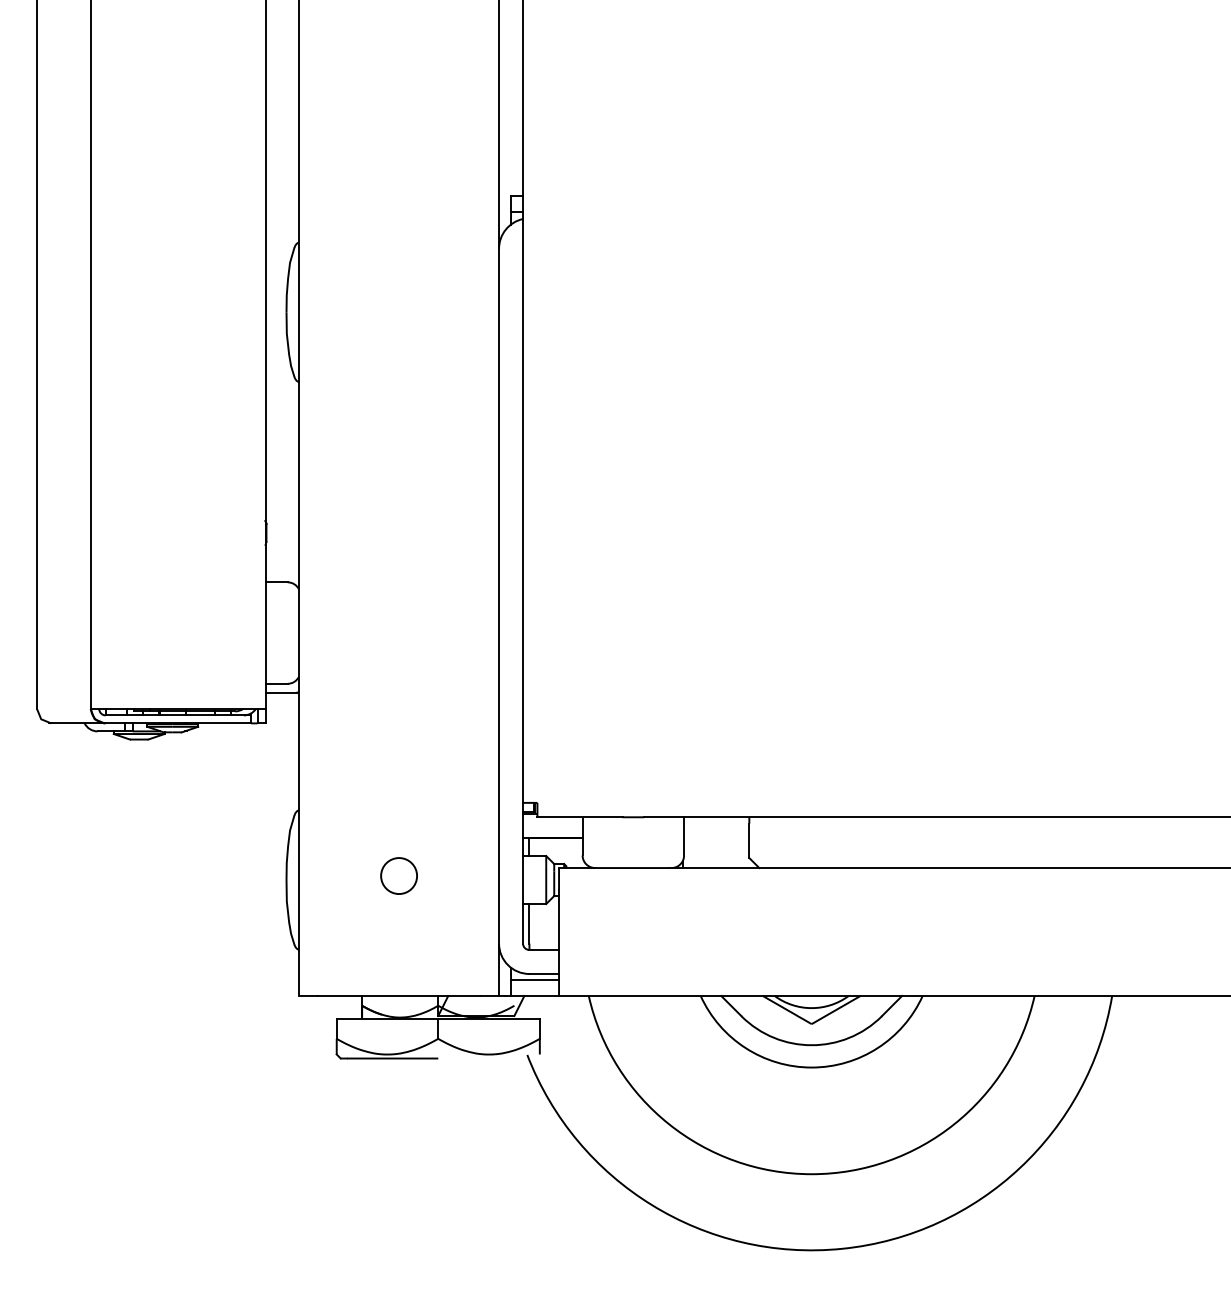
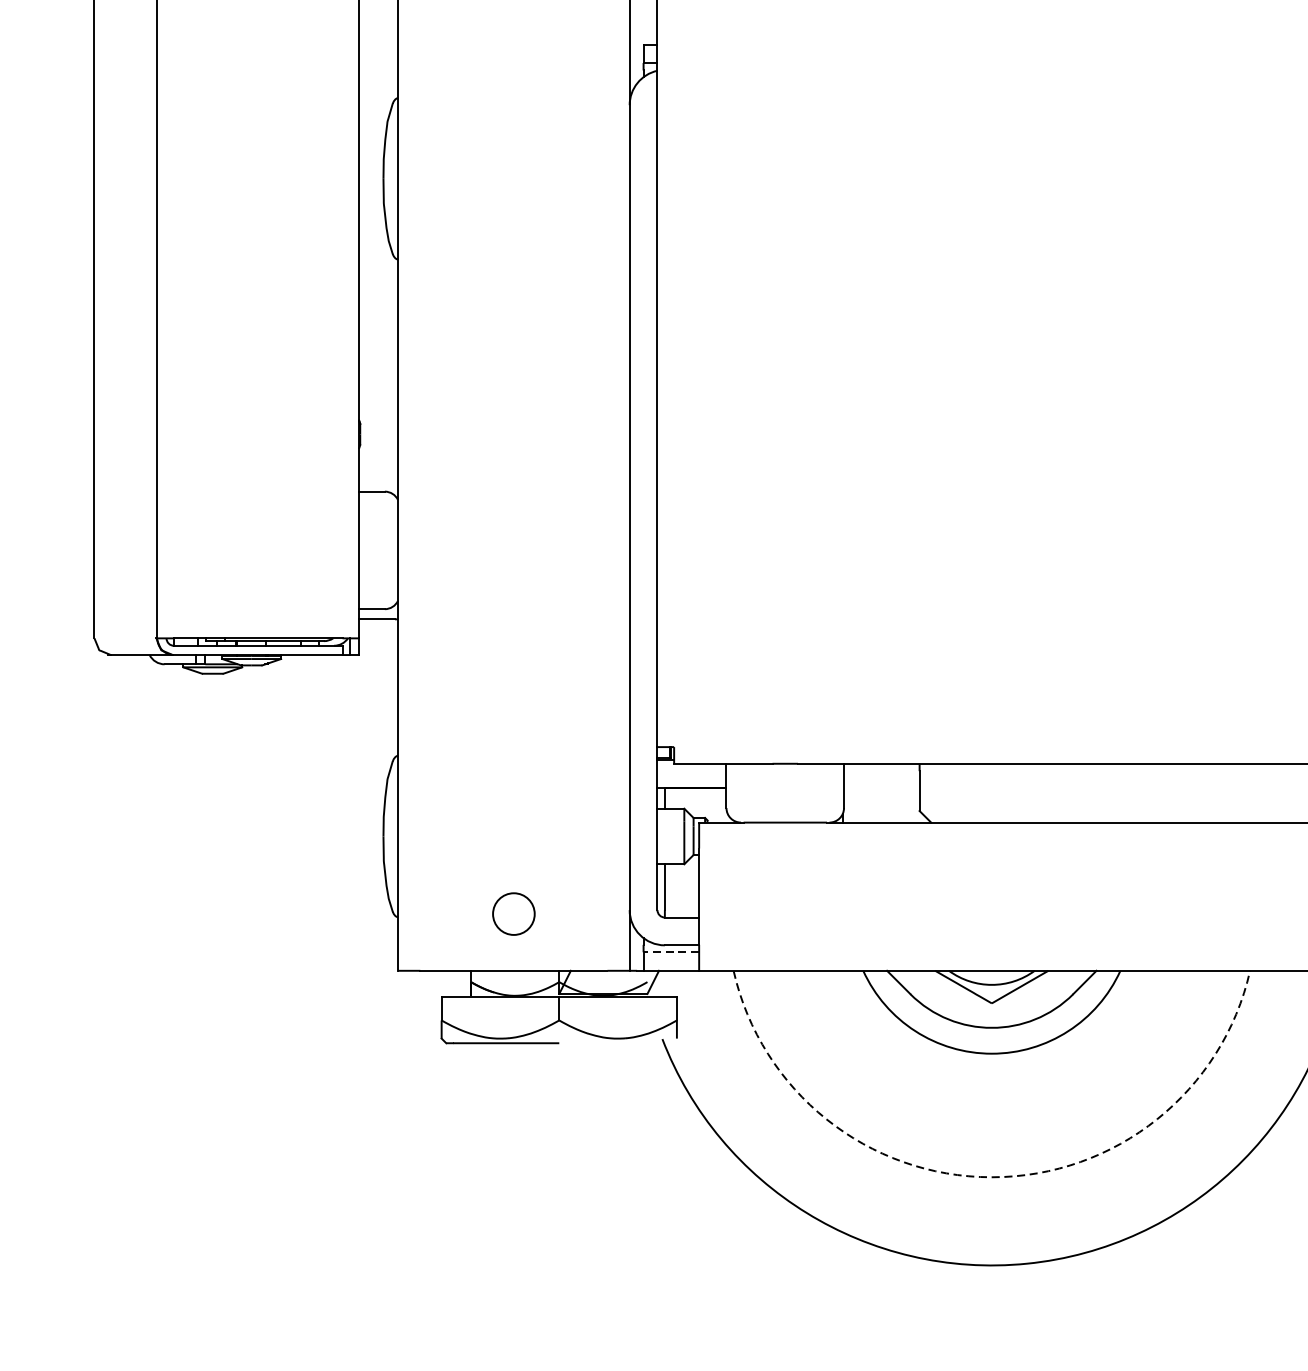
circle: (398, 875) -> (513, 913), moved
line: (535, 979) -> (671, 951), solid -> dashed
arc: (811, 1174) -> (991, 1177), solid -> dashed

